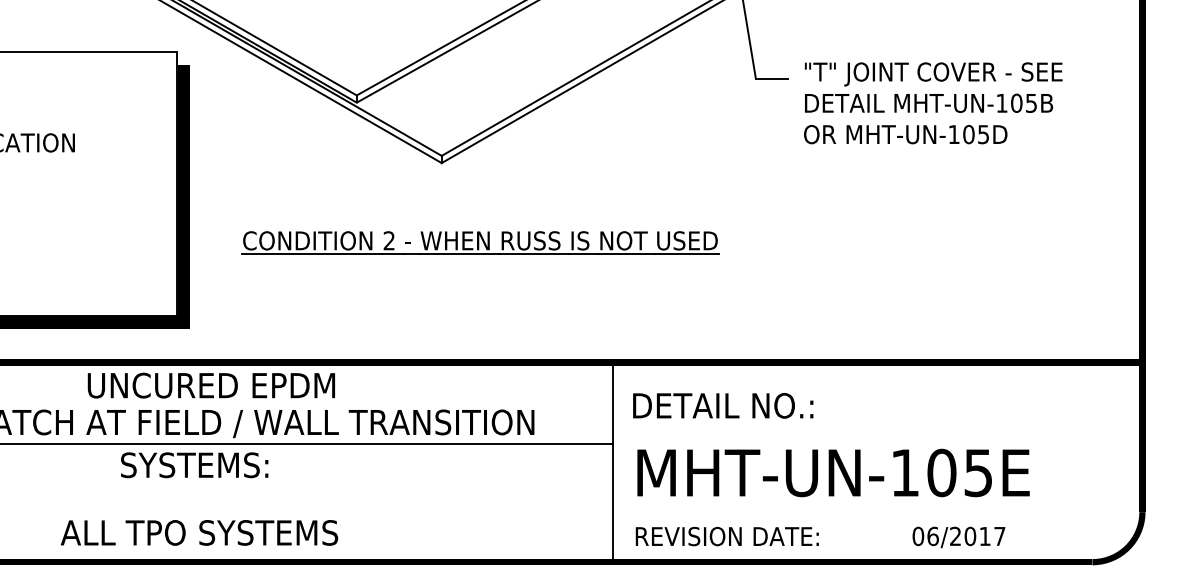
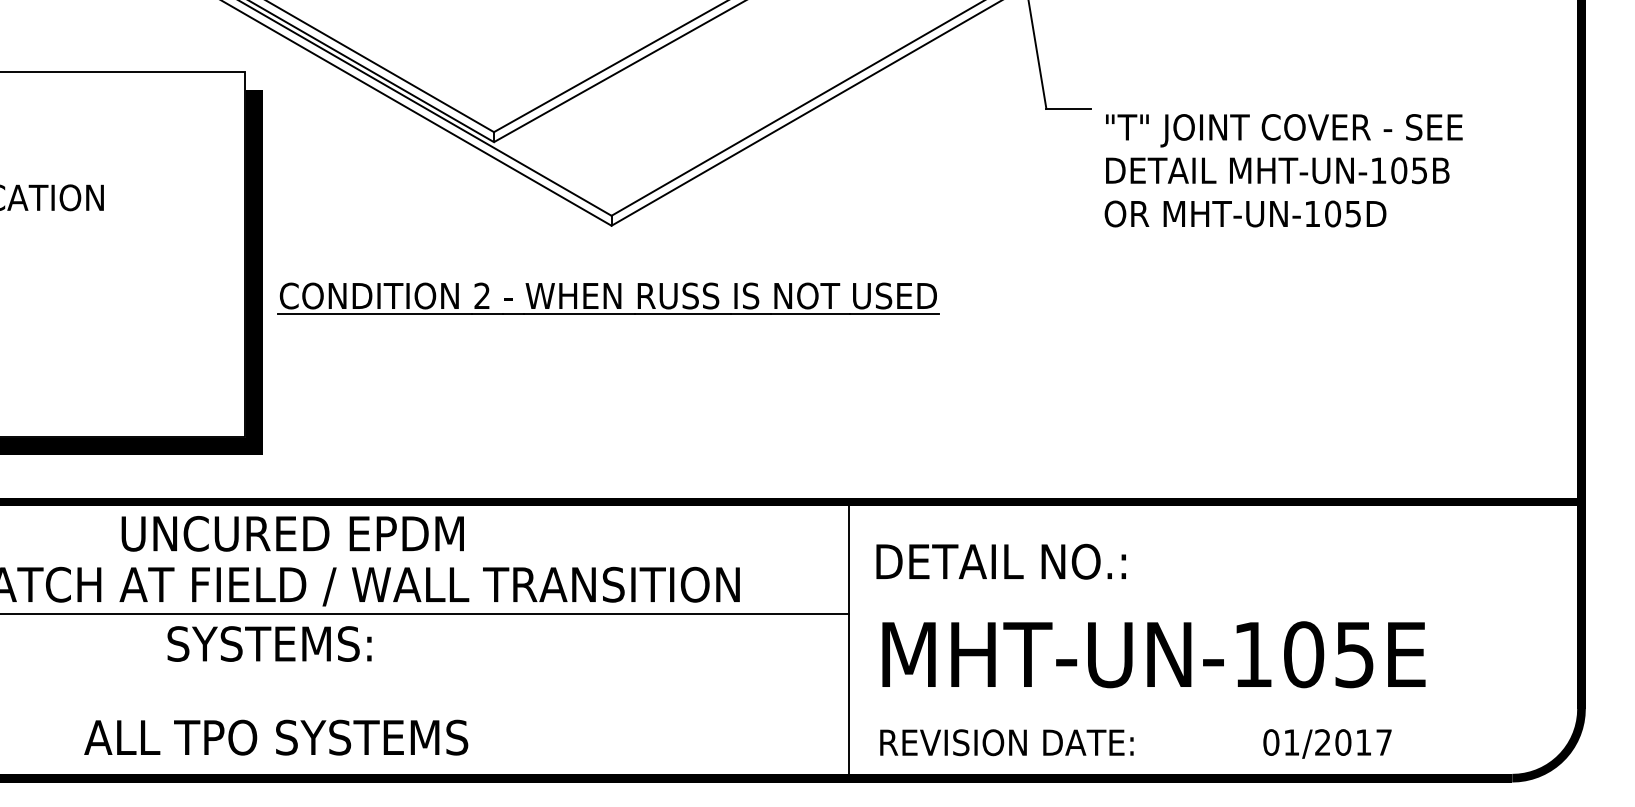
text: (933, 103) -> (1283, 170), moved
part: (480, 242) -> (608, 298), moved
text: (932, 536) -> (1290, 742), 06/2017 -> 01/2017

